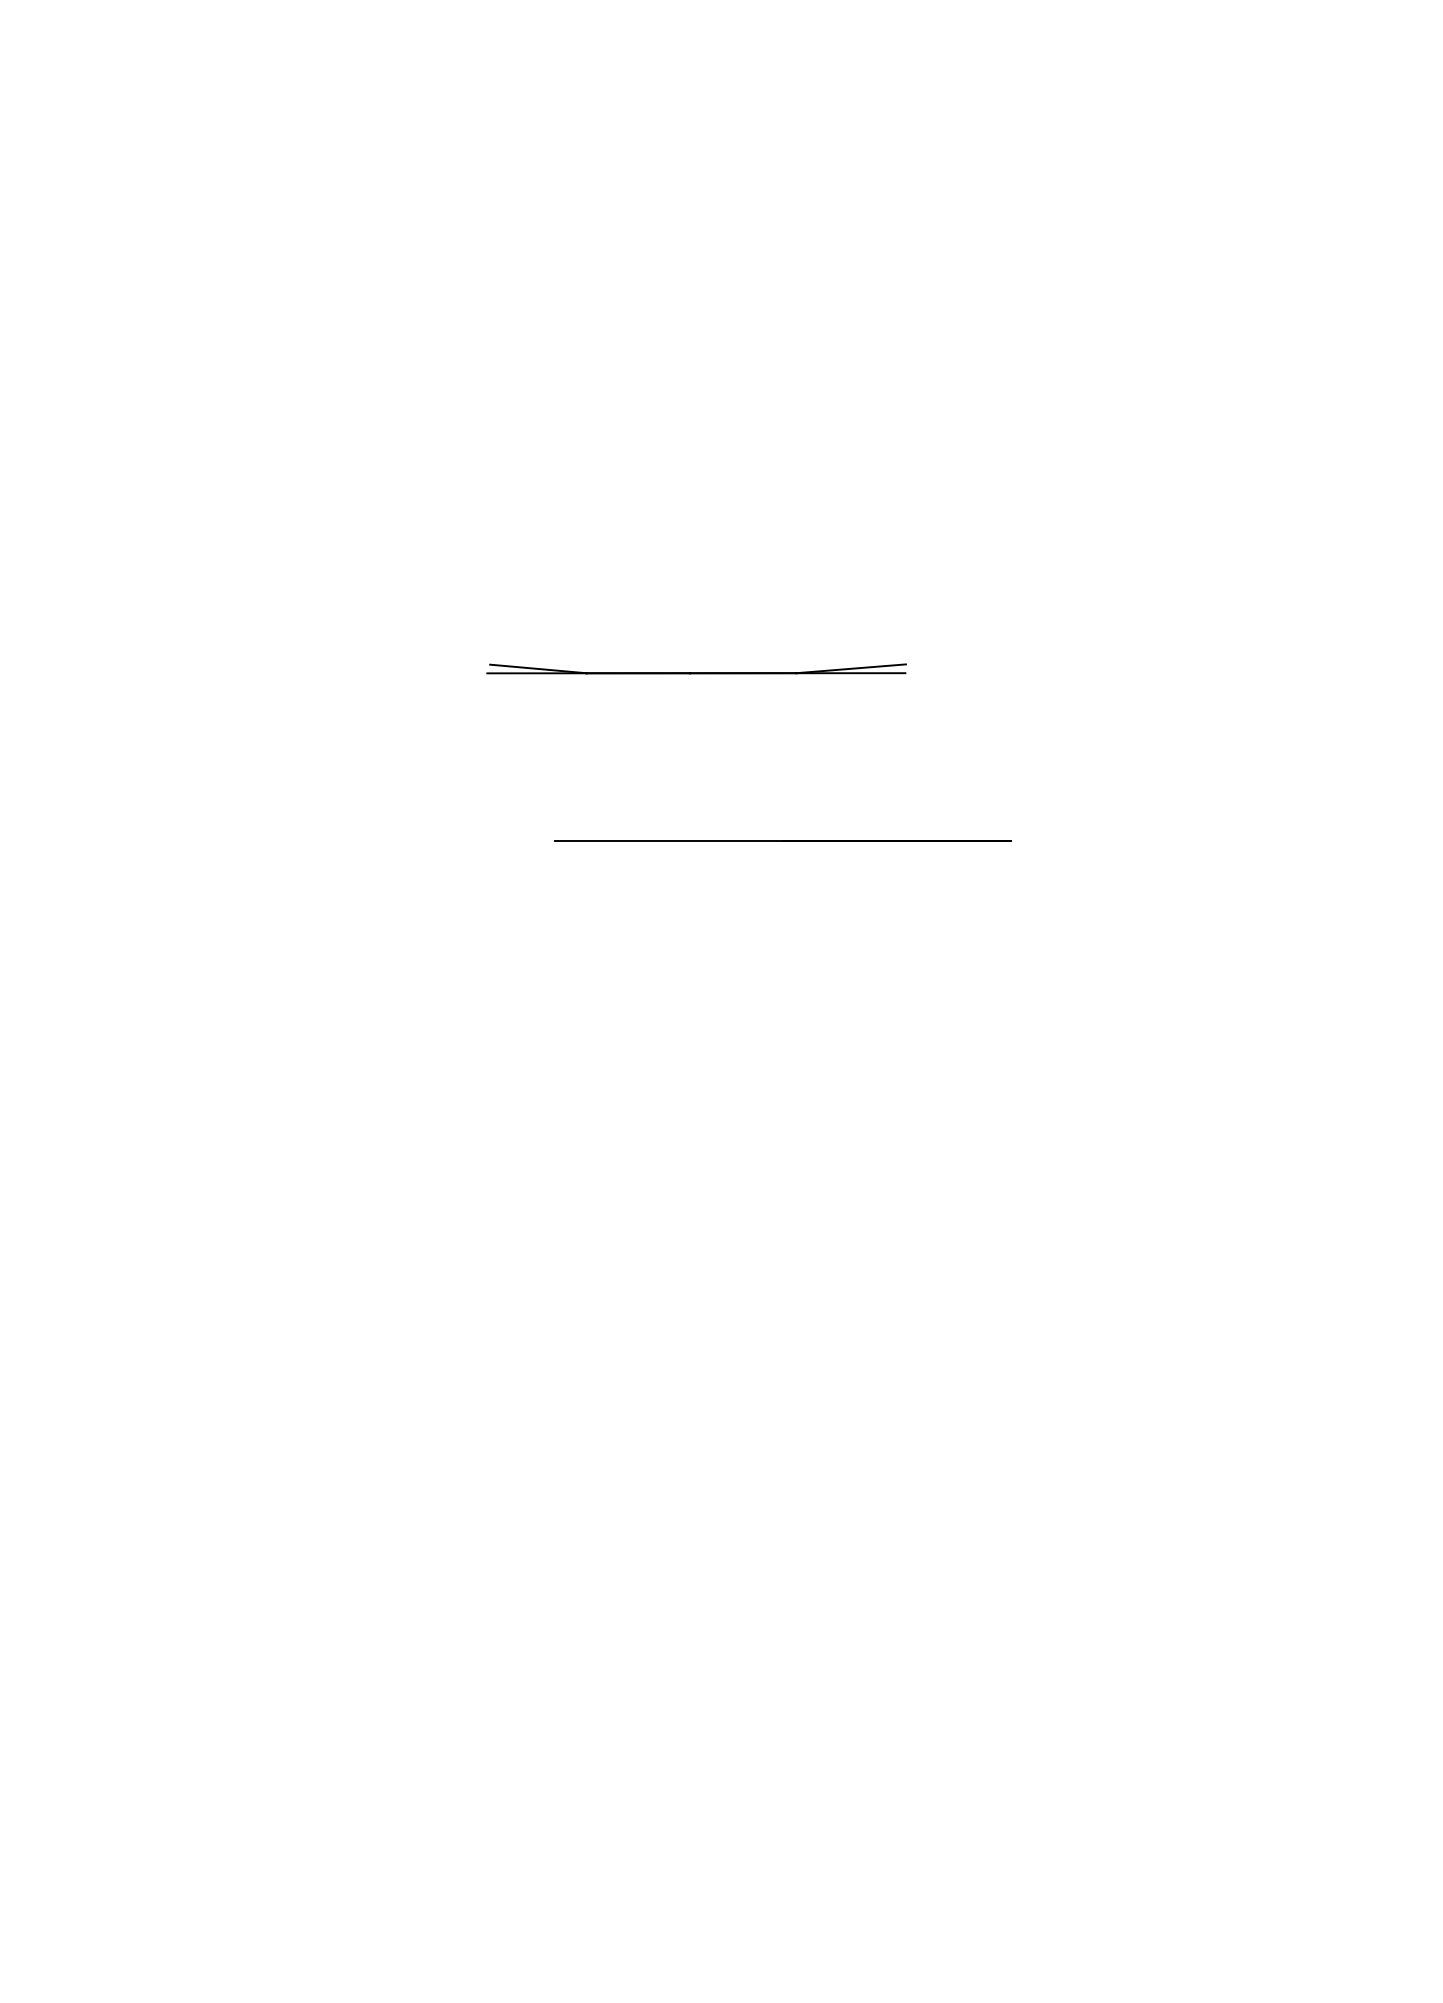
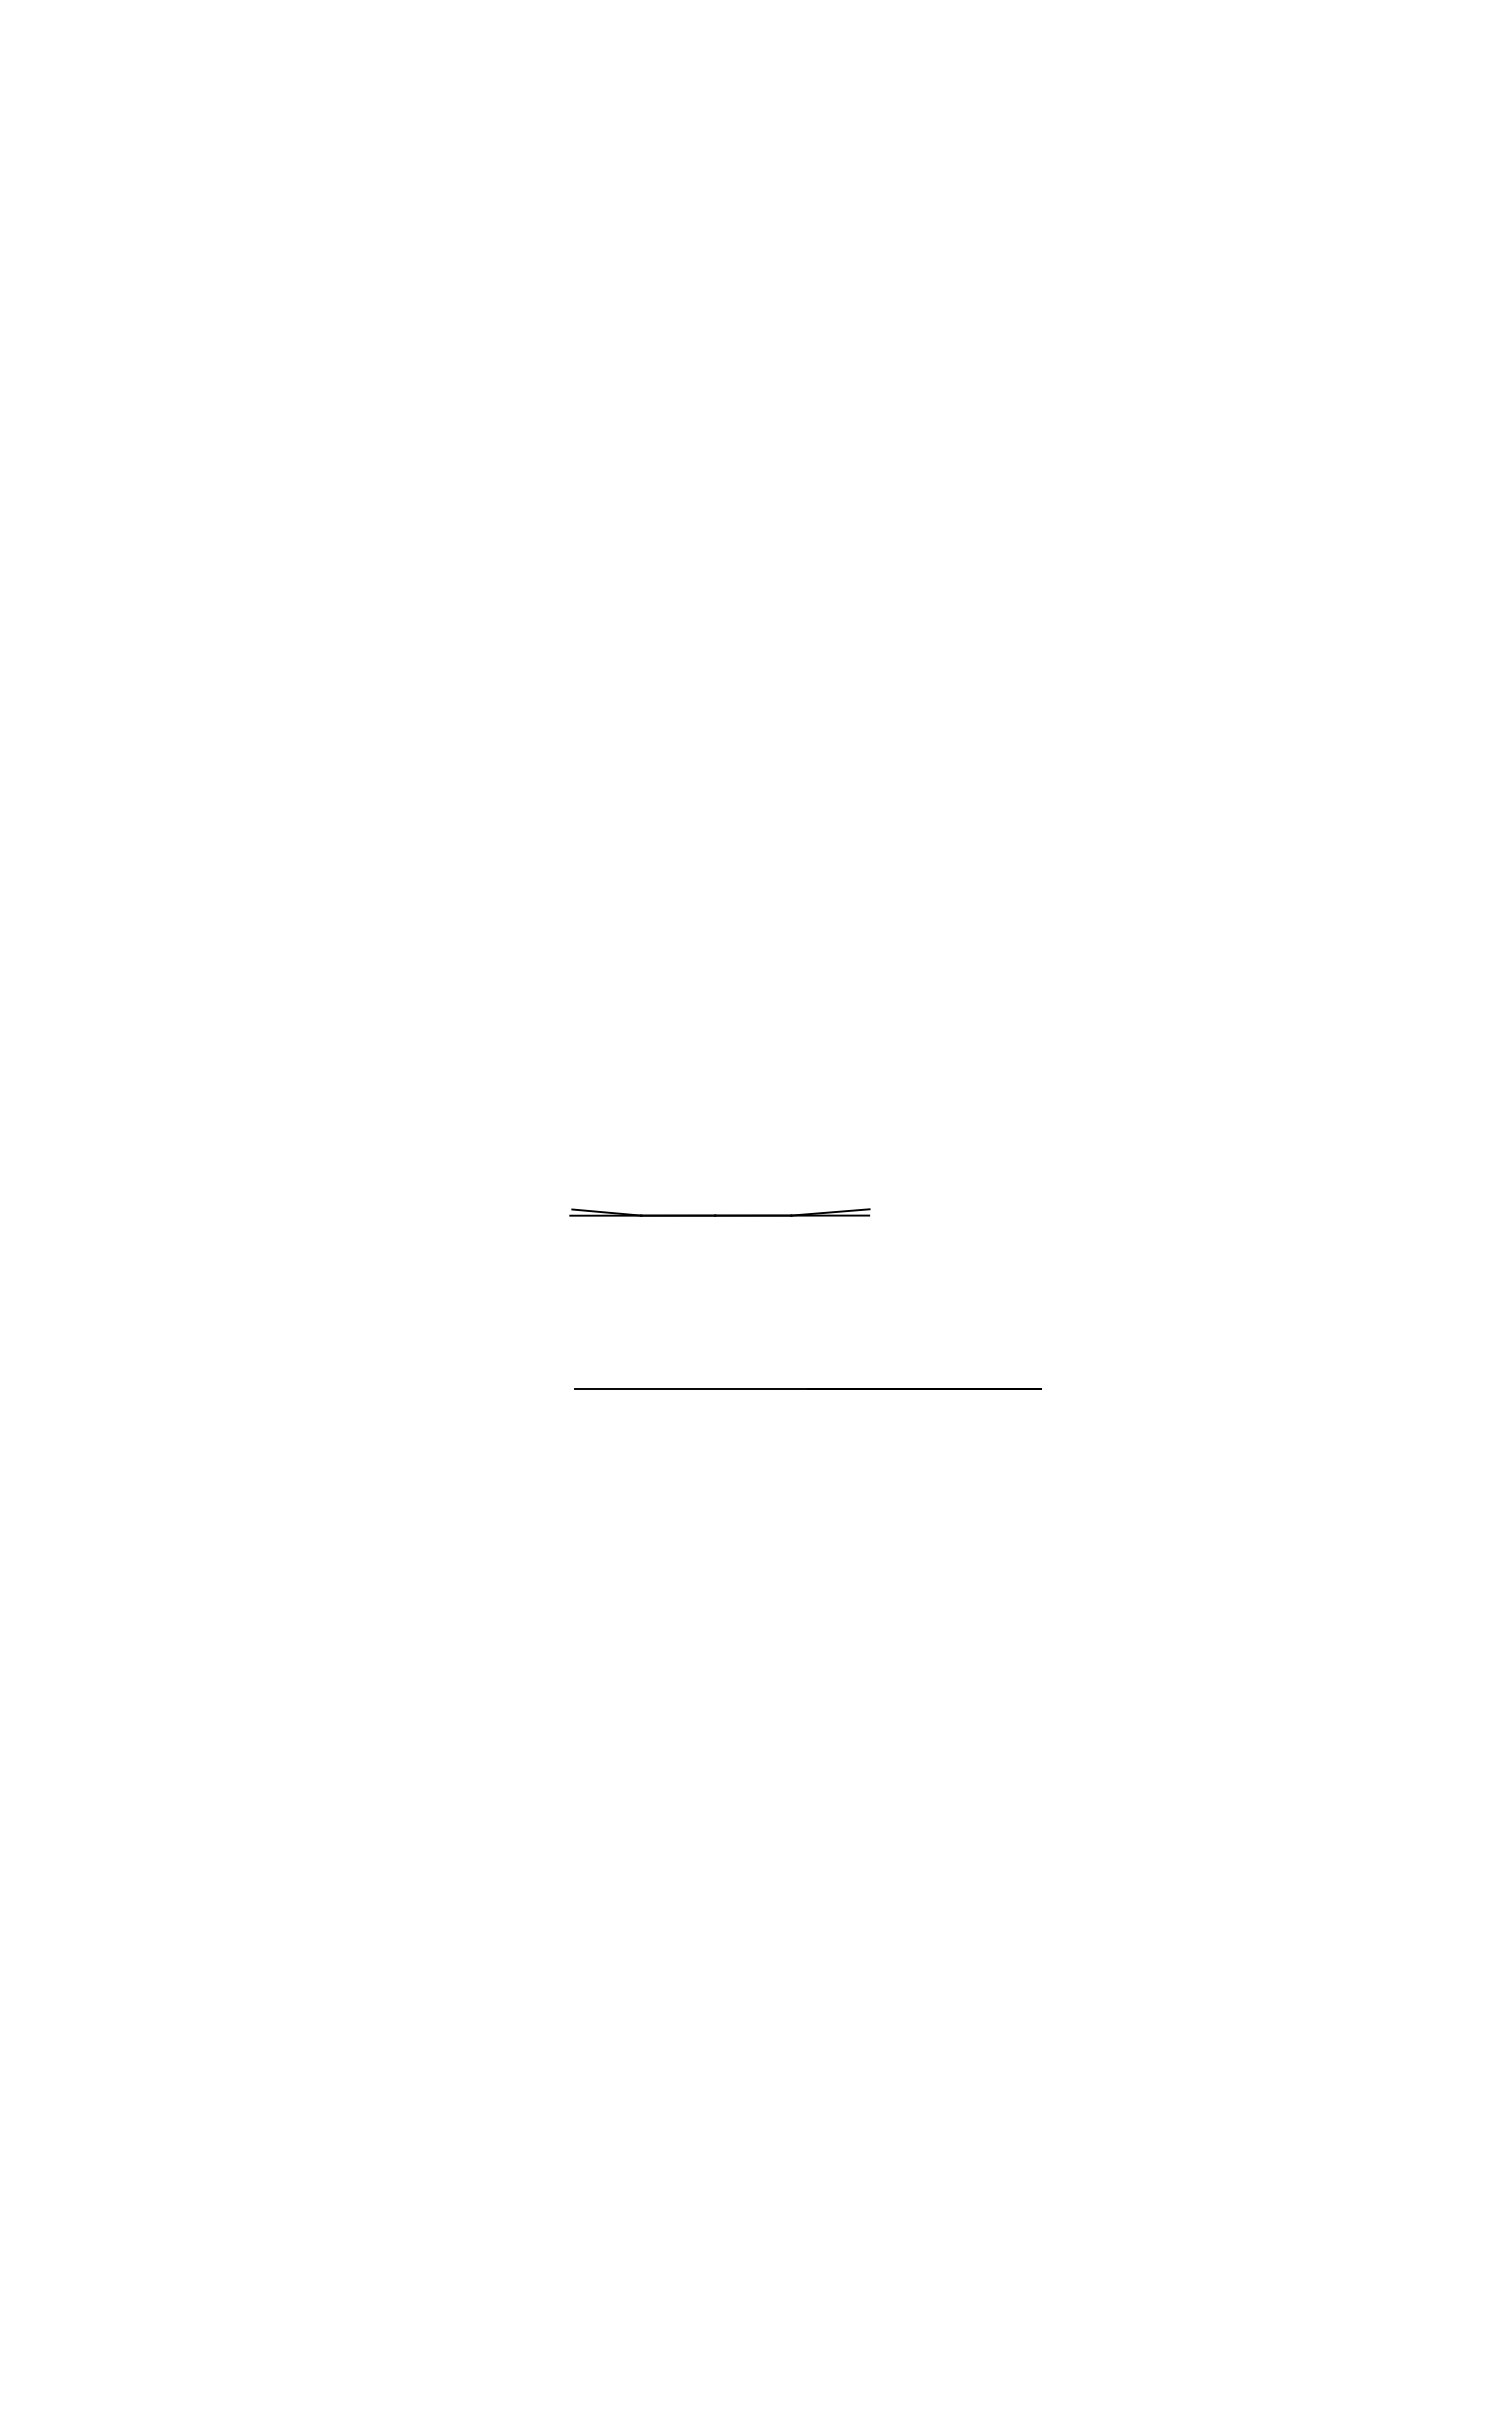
part: (696, 668) -> (719, 1212), size x0.7

